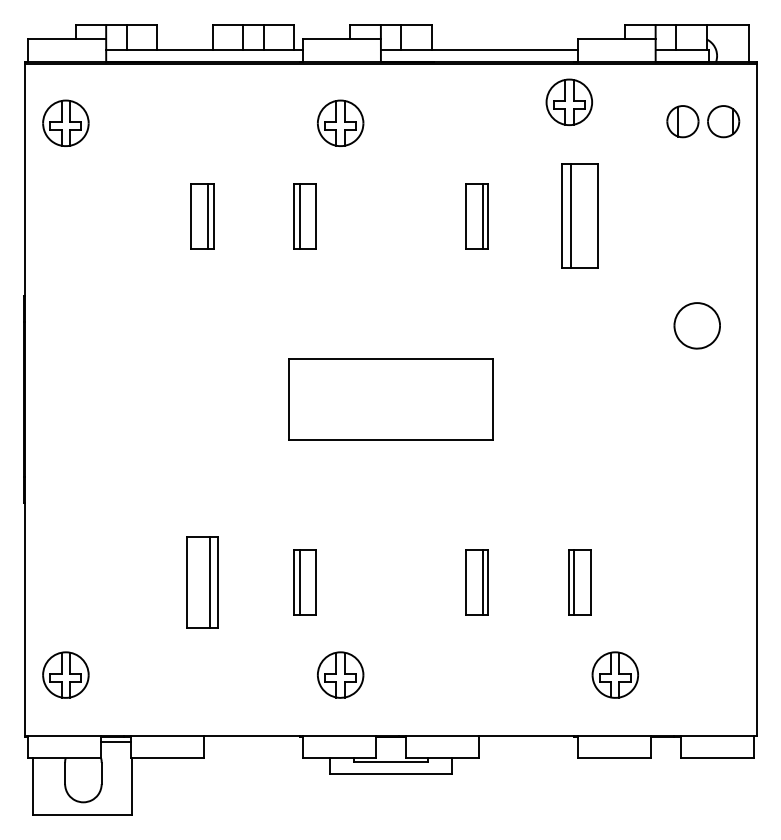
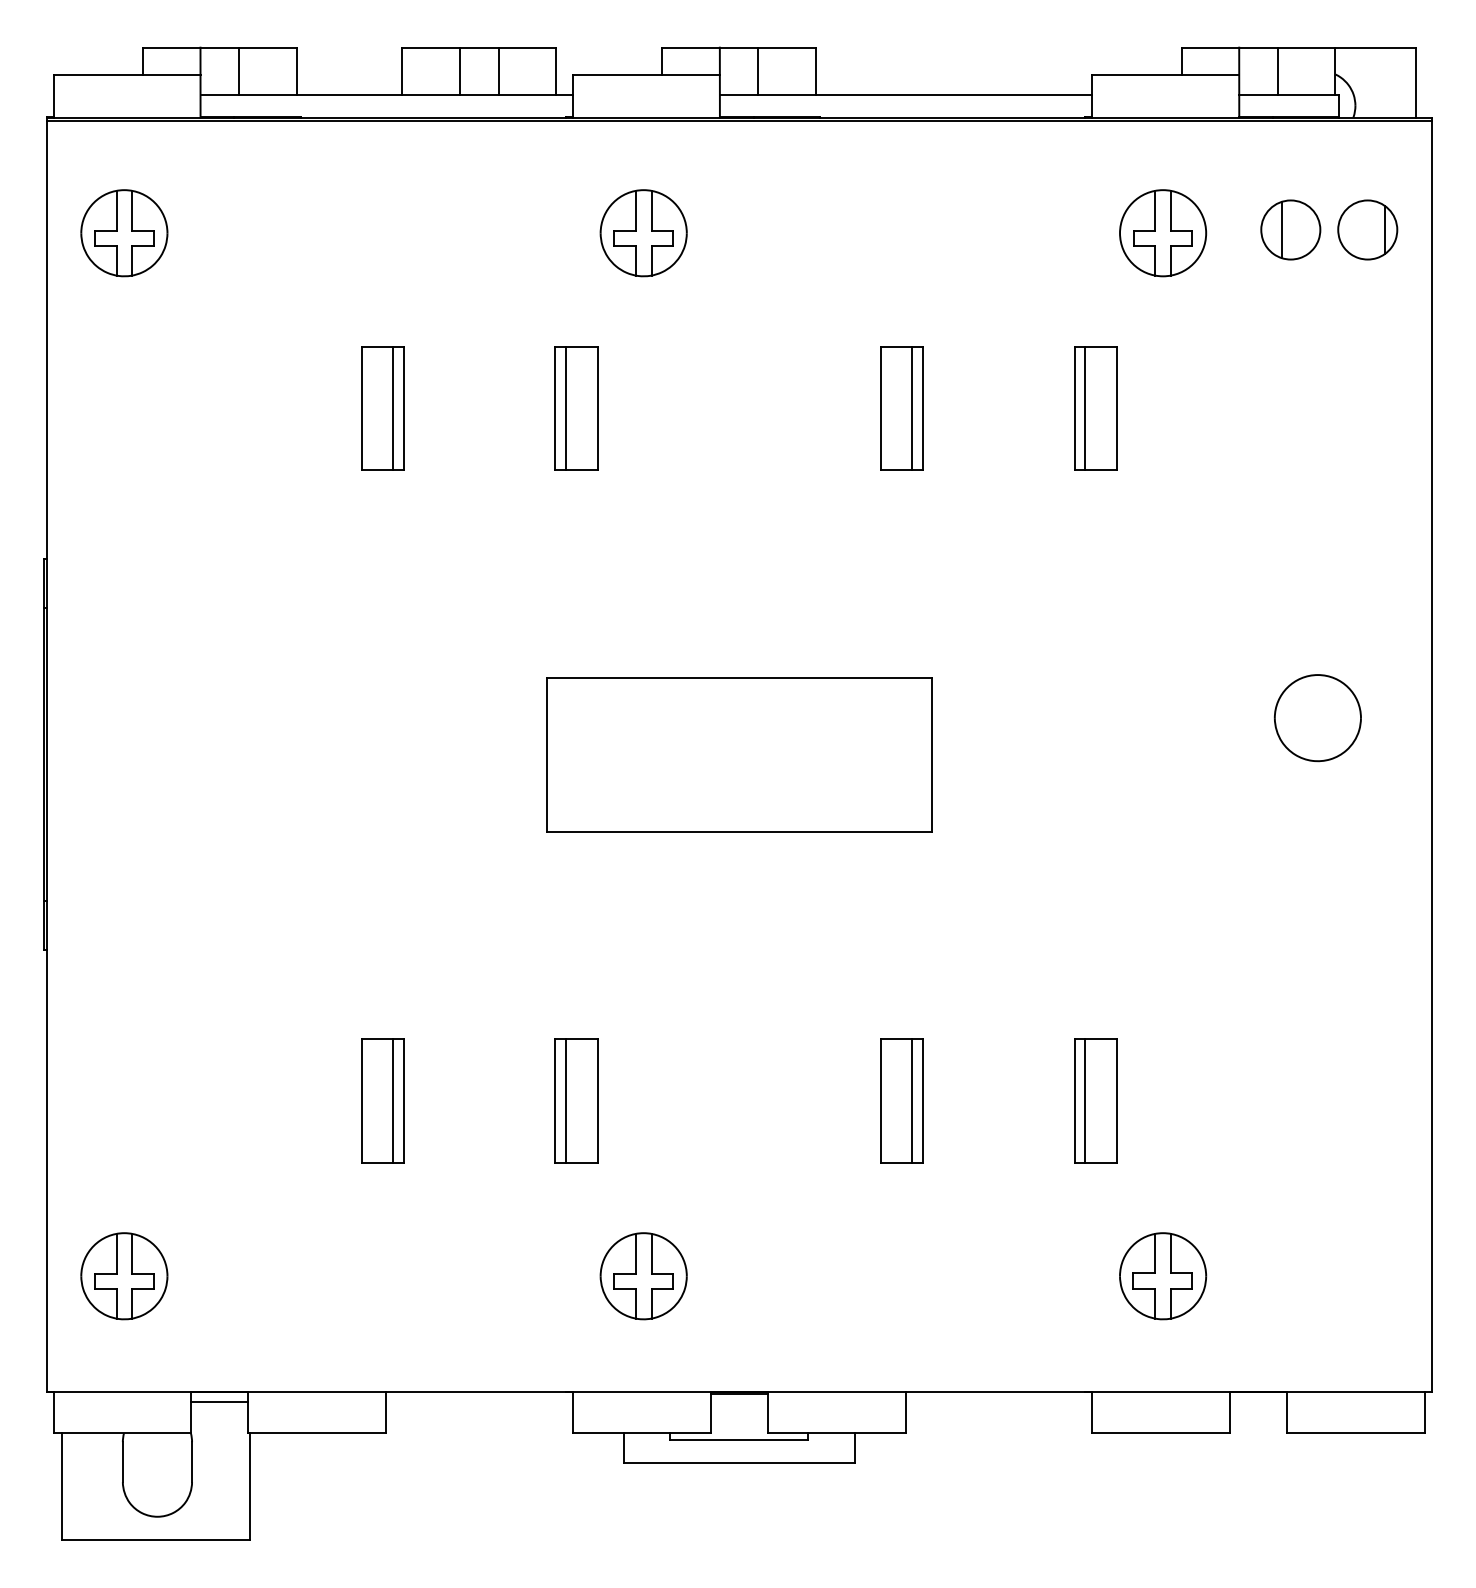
part: (568, 101) -> (1161, 231), moved
part: (579, 216) -> (1095, 409), size x0.62
part: (696, 325) -> (1316, 717), moved
part: (202, 582) -> (382, 1101), size x0.71

